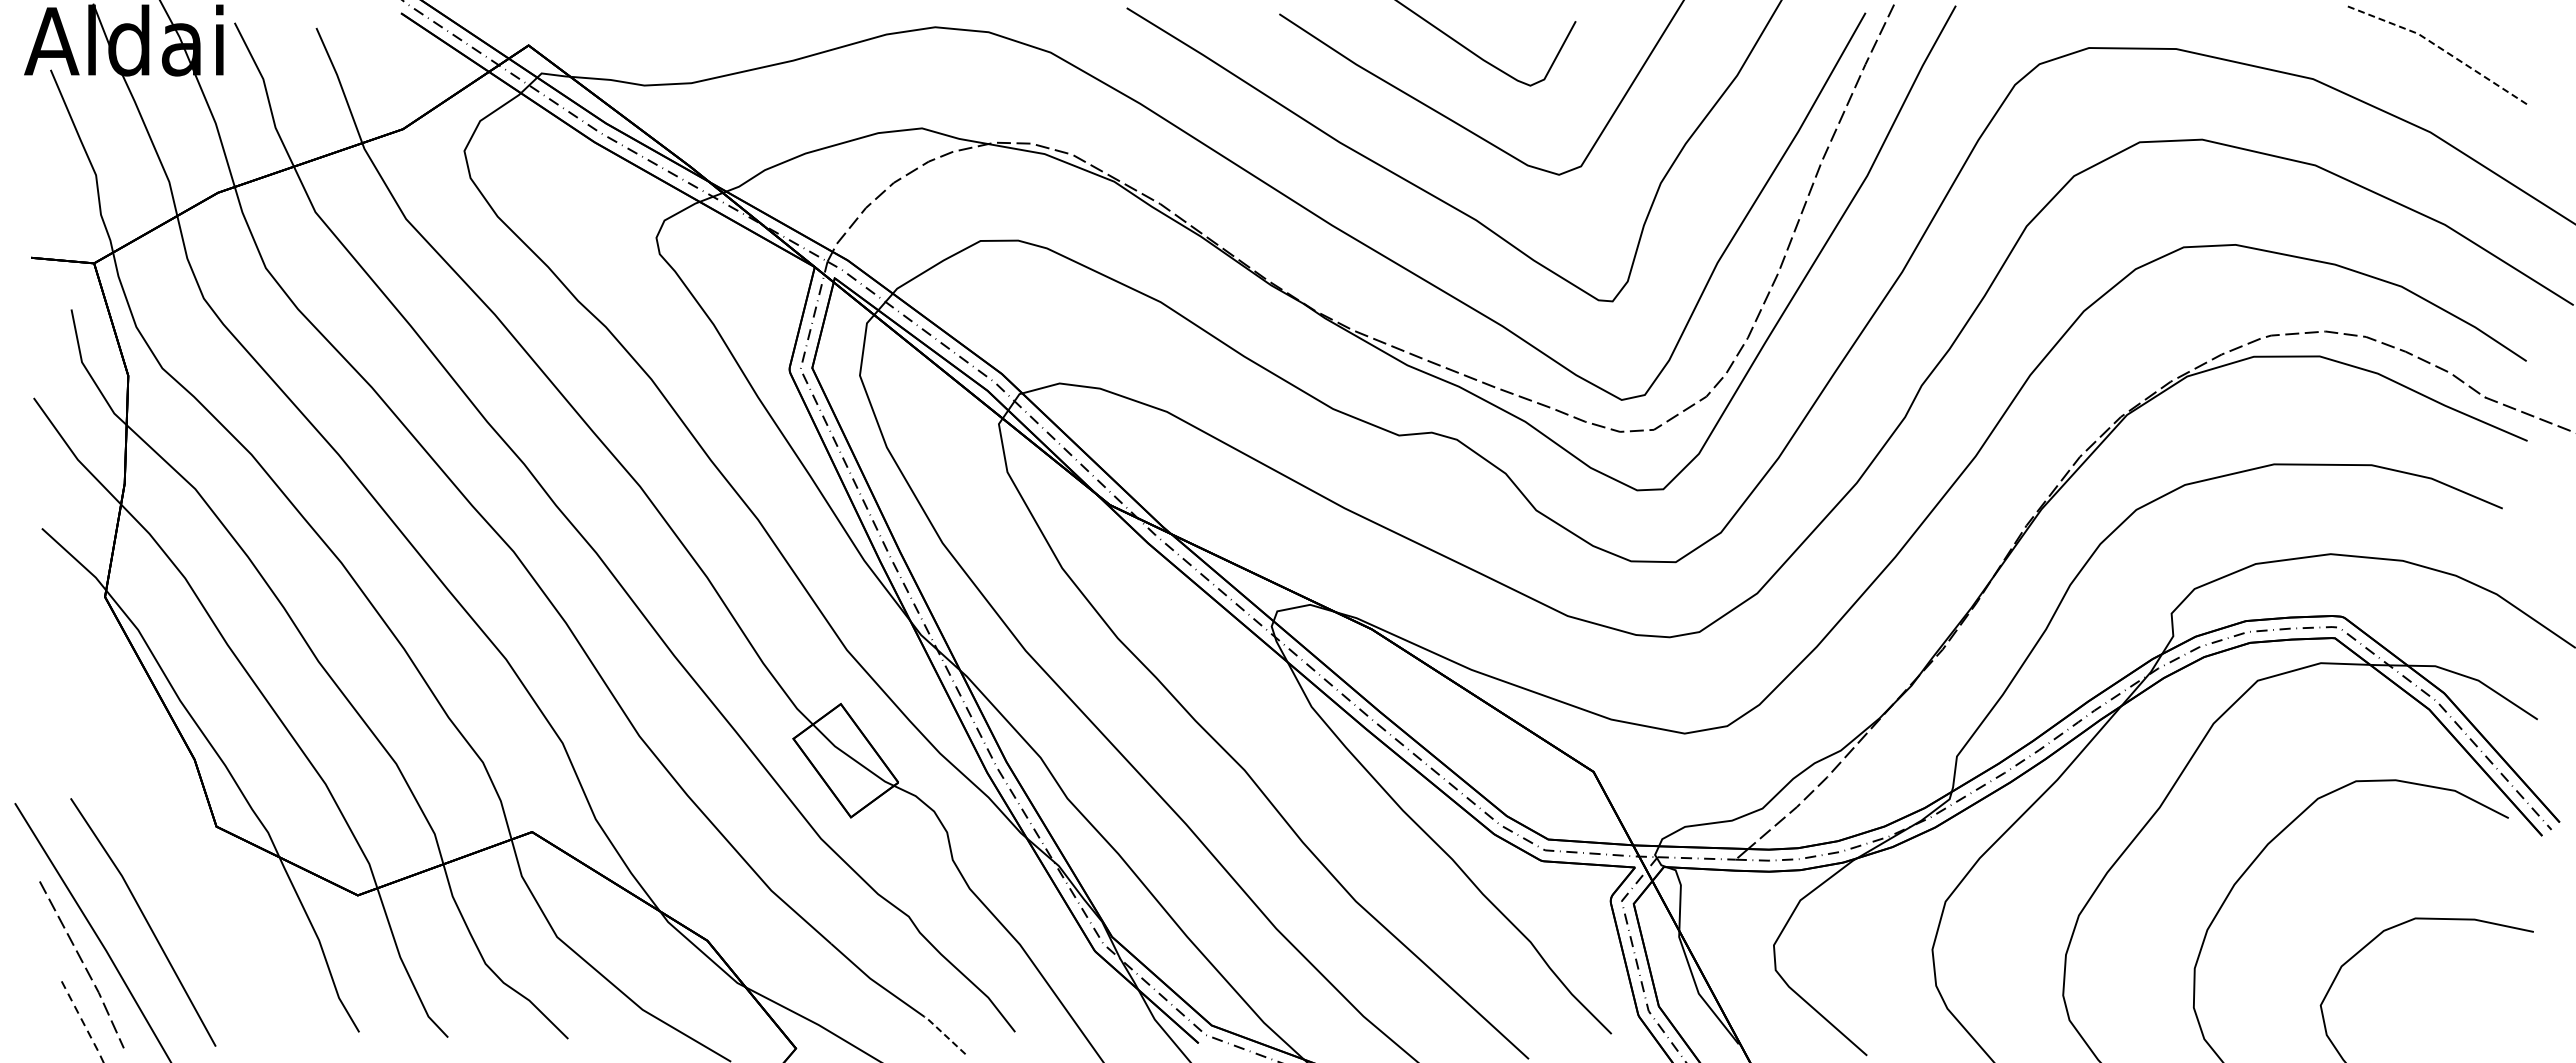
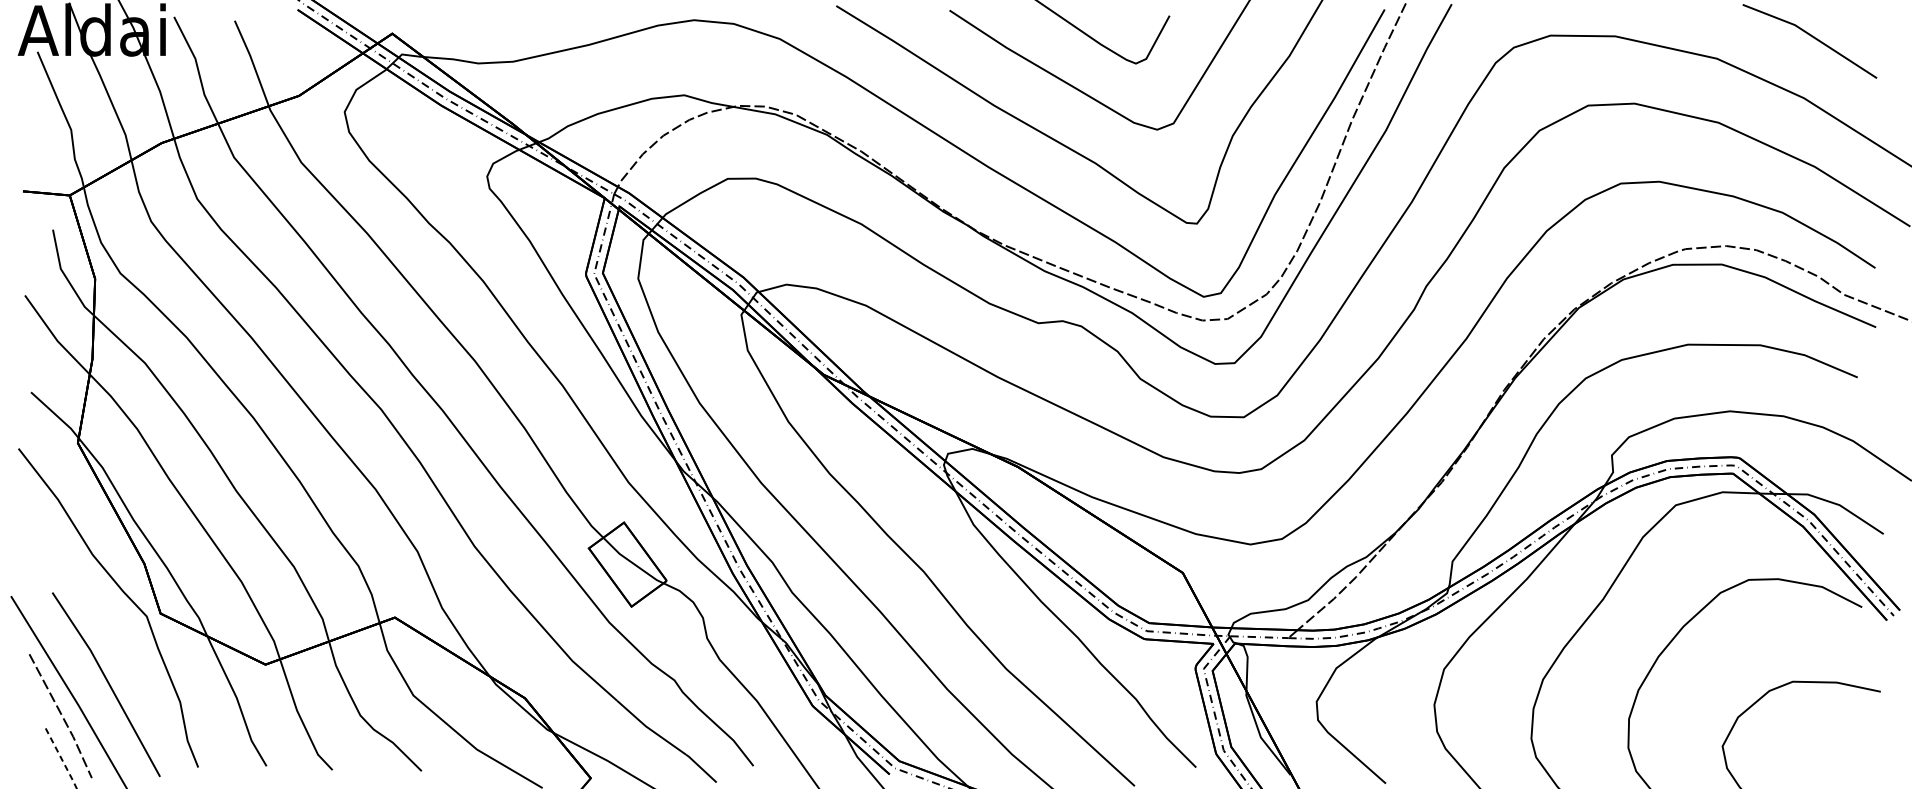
line: (2441, 49) -> (1812, 36), dashed -> solid
curve: (166, 798) -> (123, 592), added
line: (944, 1034) -> (701, 767), dashed -> solid

